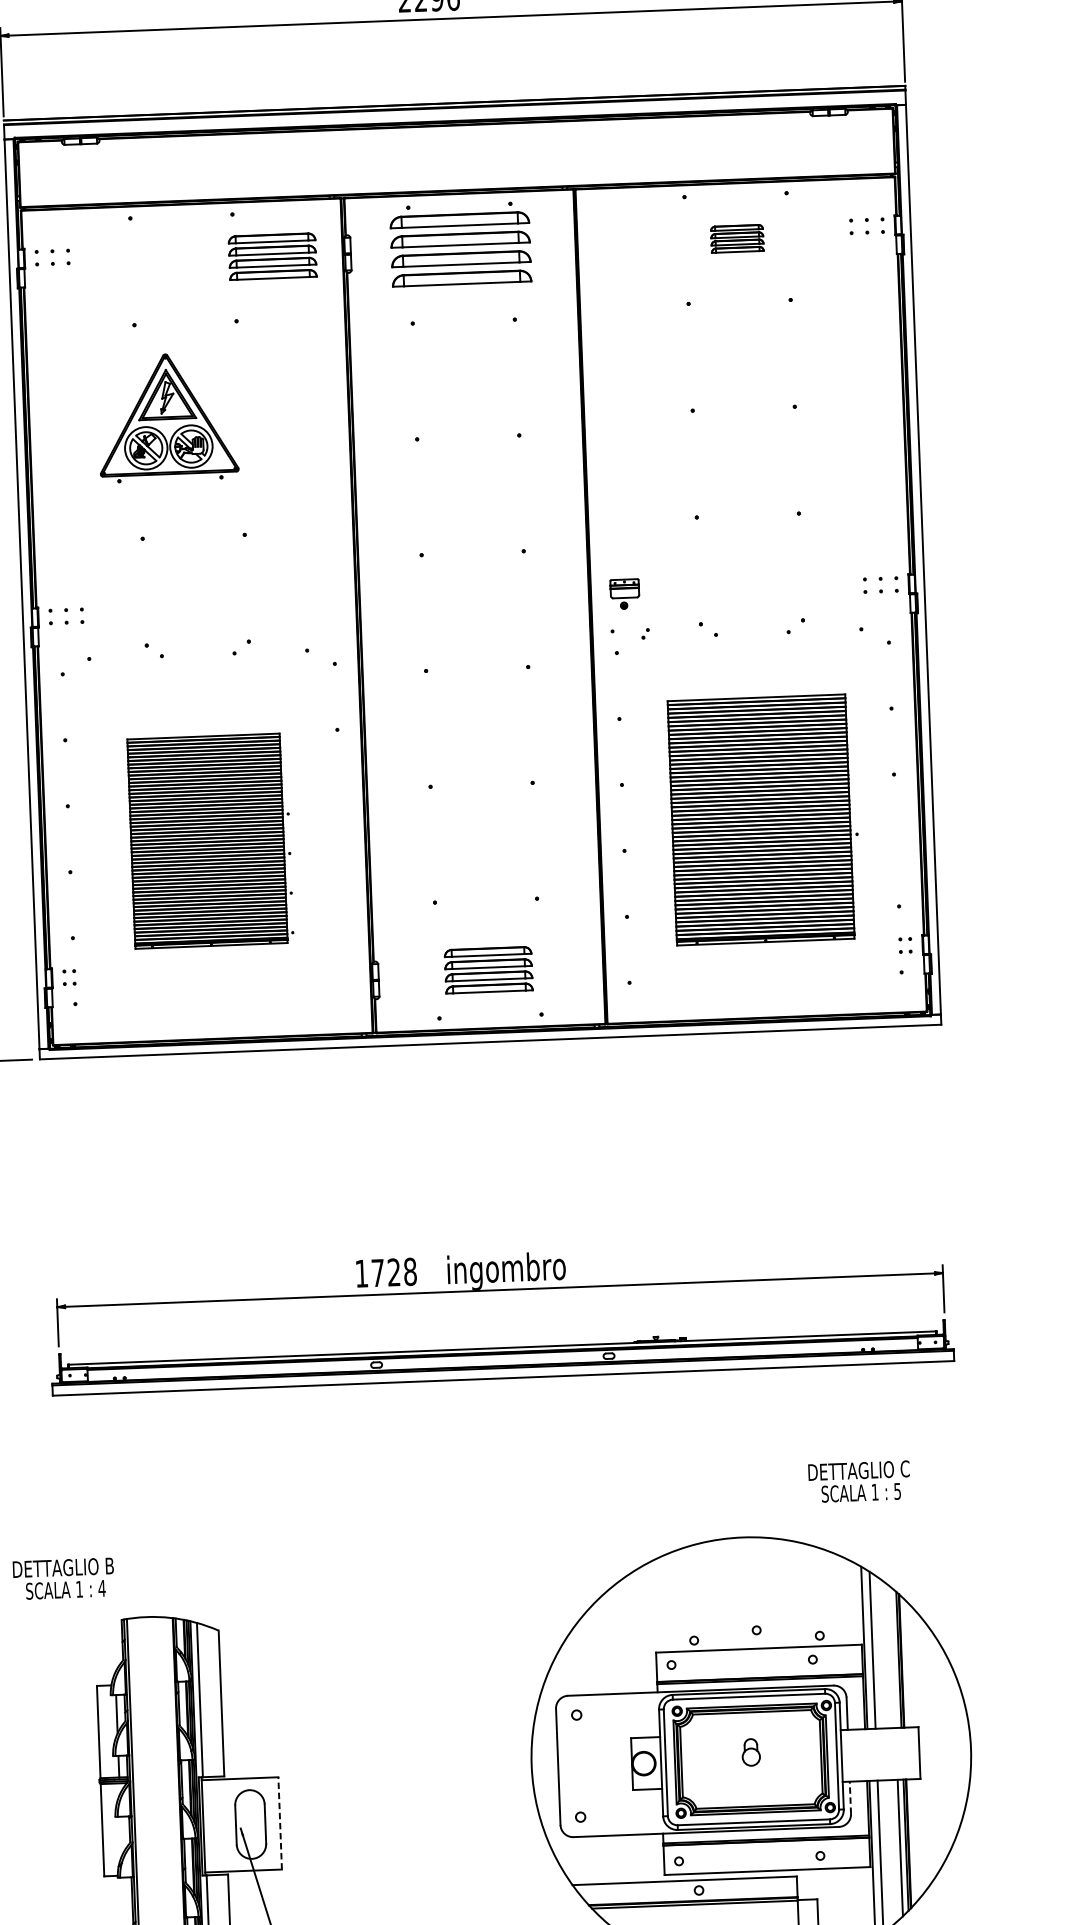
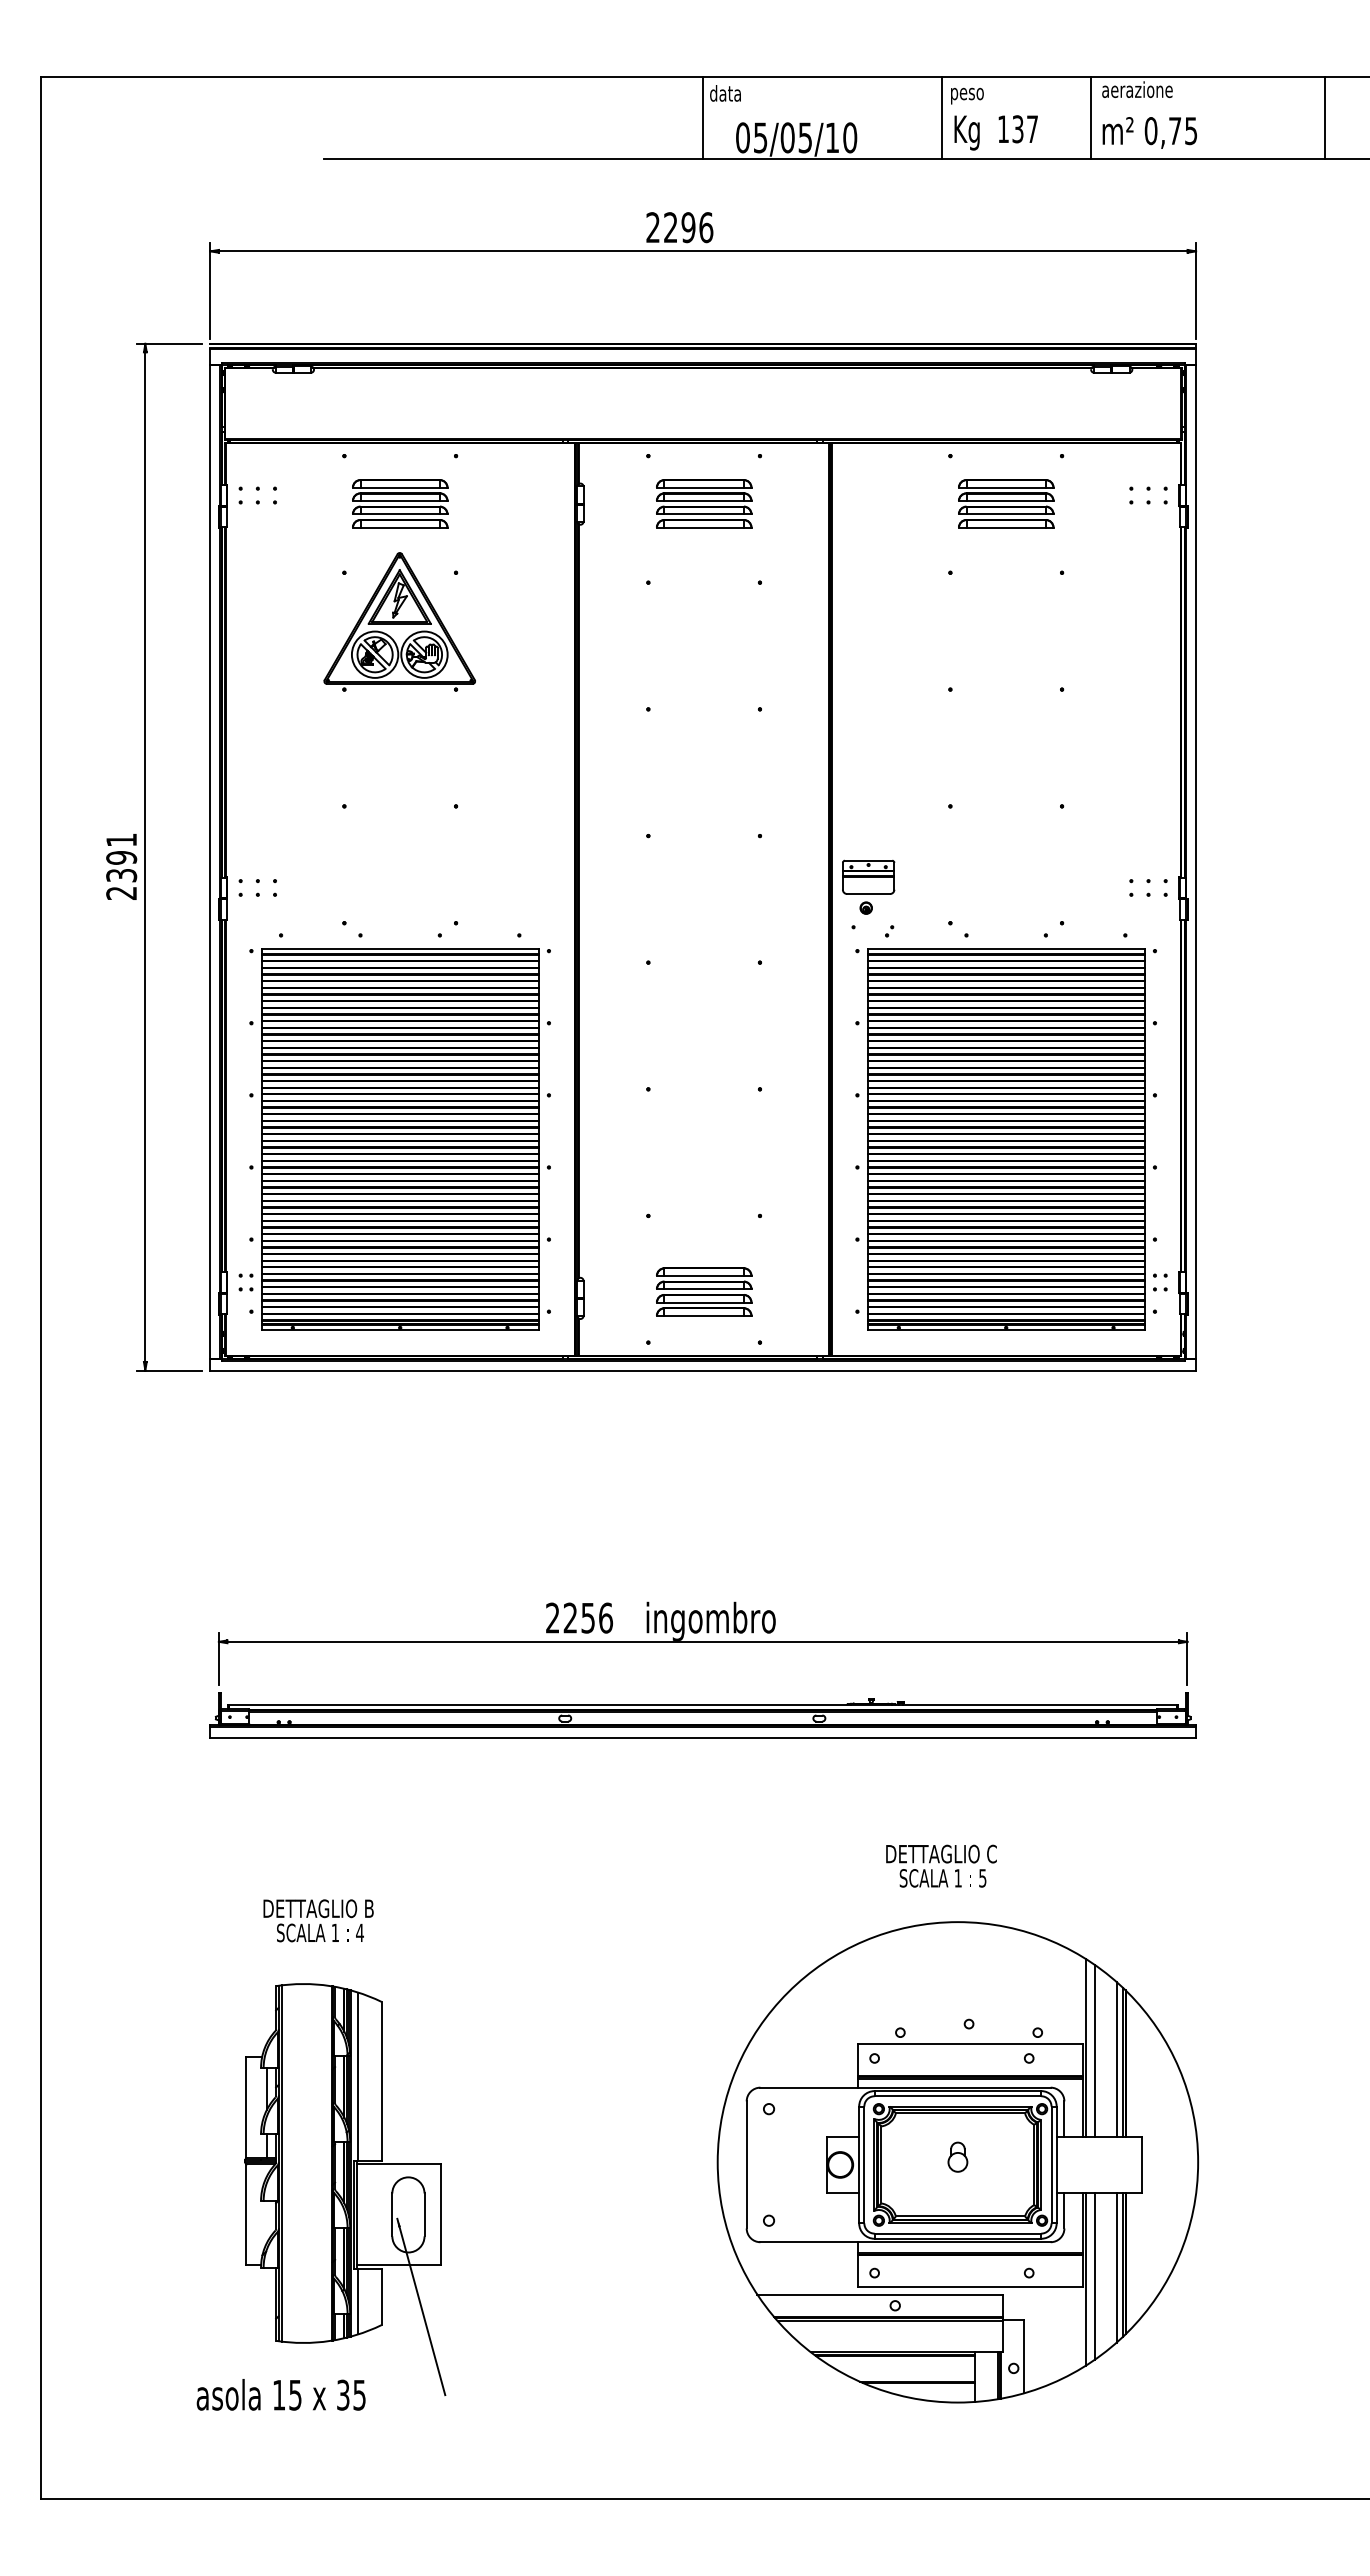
part: (737, 238) -> (1006, 503), size x1.67
part: (461, 249) -> (704, 503), size x0.62
part: (272, 256) -> (400, 503), moved
part: (167, 417) -> (399, 621), moved
part: (624, 593) -> (868, 886), size x1.67
part: (764, 819) -> (1011, 1139), size x1.43
part: (210, 841) -> (405, 1139), size x1.67
text: (386, 1272) -> (579, 1617), 1728 -> 2256
text: (859, 1481) -> (941, 1865), moved
text: (63, 1578) -> (318, 1920), moved
line: (892, 1657) -> (1116, 2059), added
line: (850, 1797) -> (1064, 2210), dashed -> solid
line: (280, 1823) -> (440, 2214), dashed -> solid

